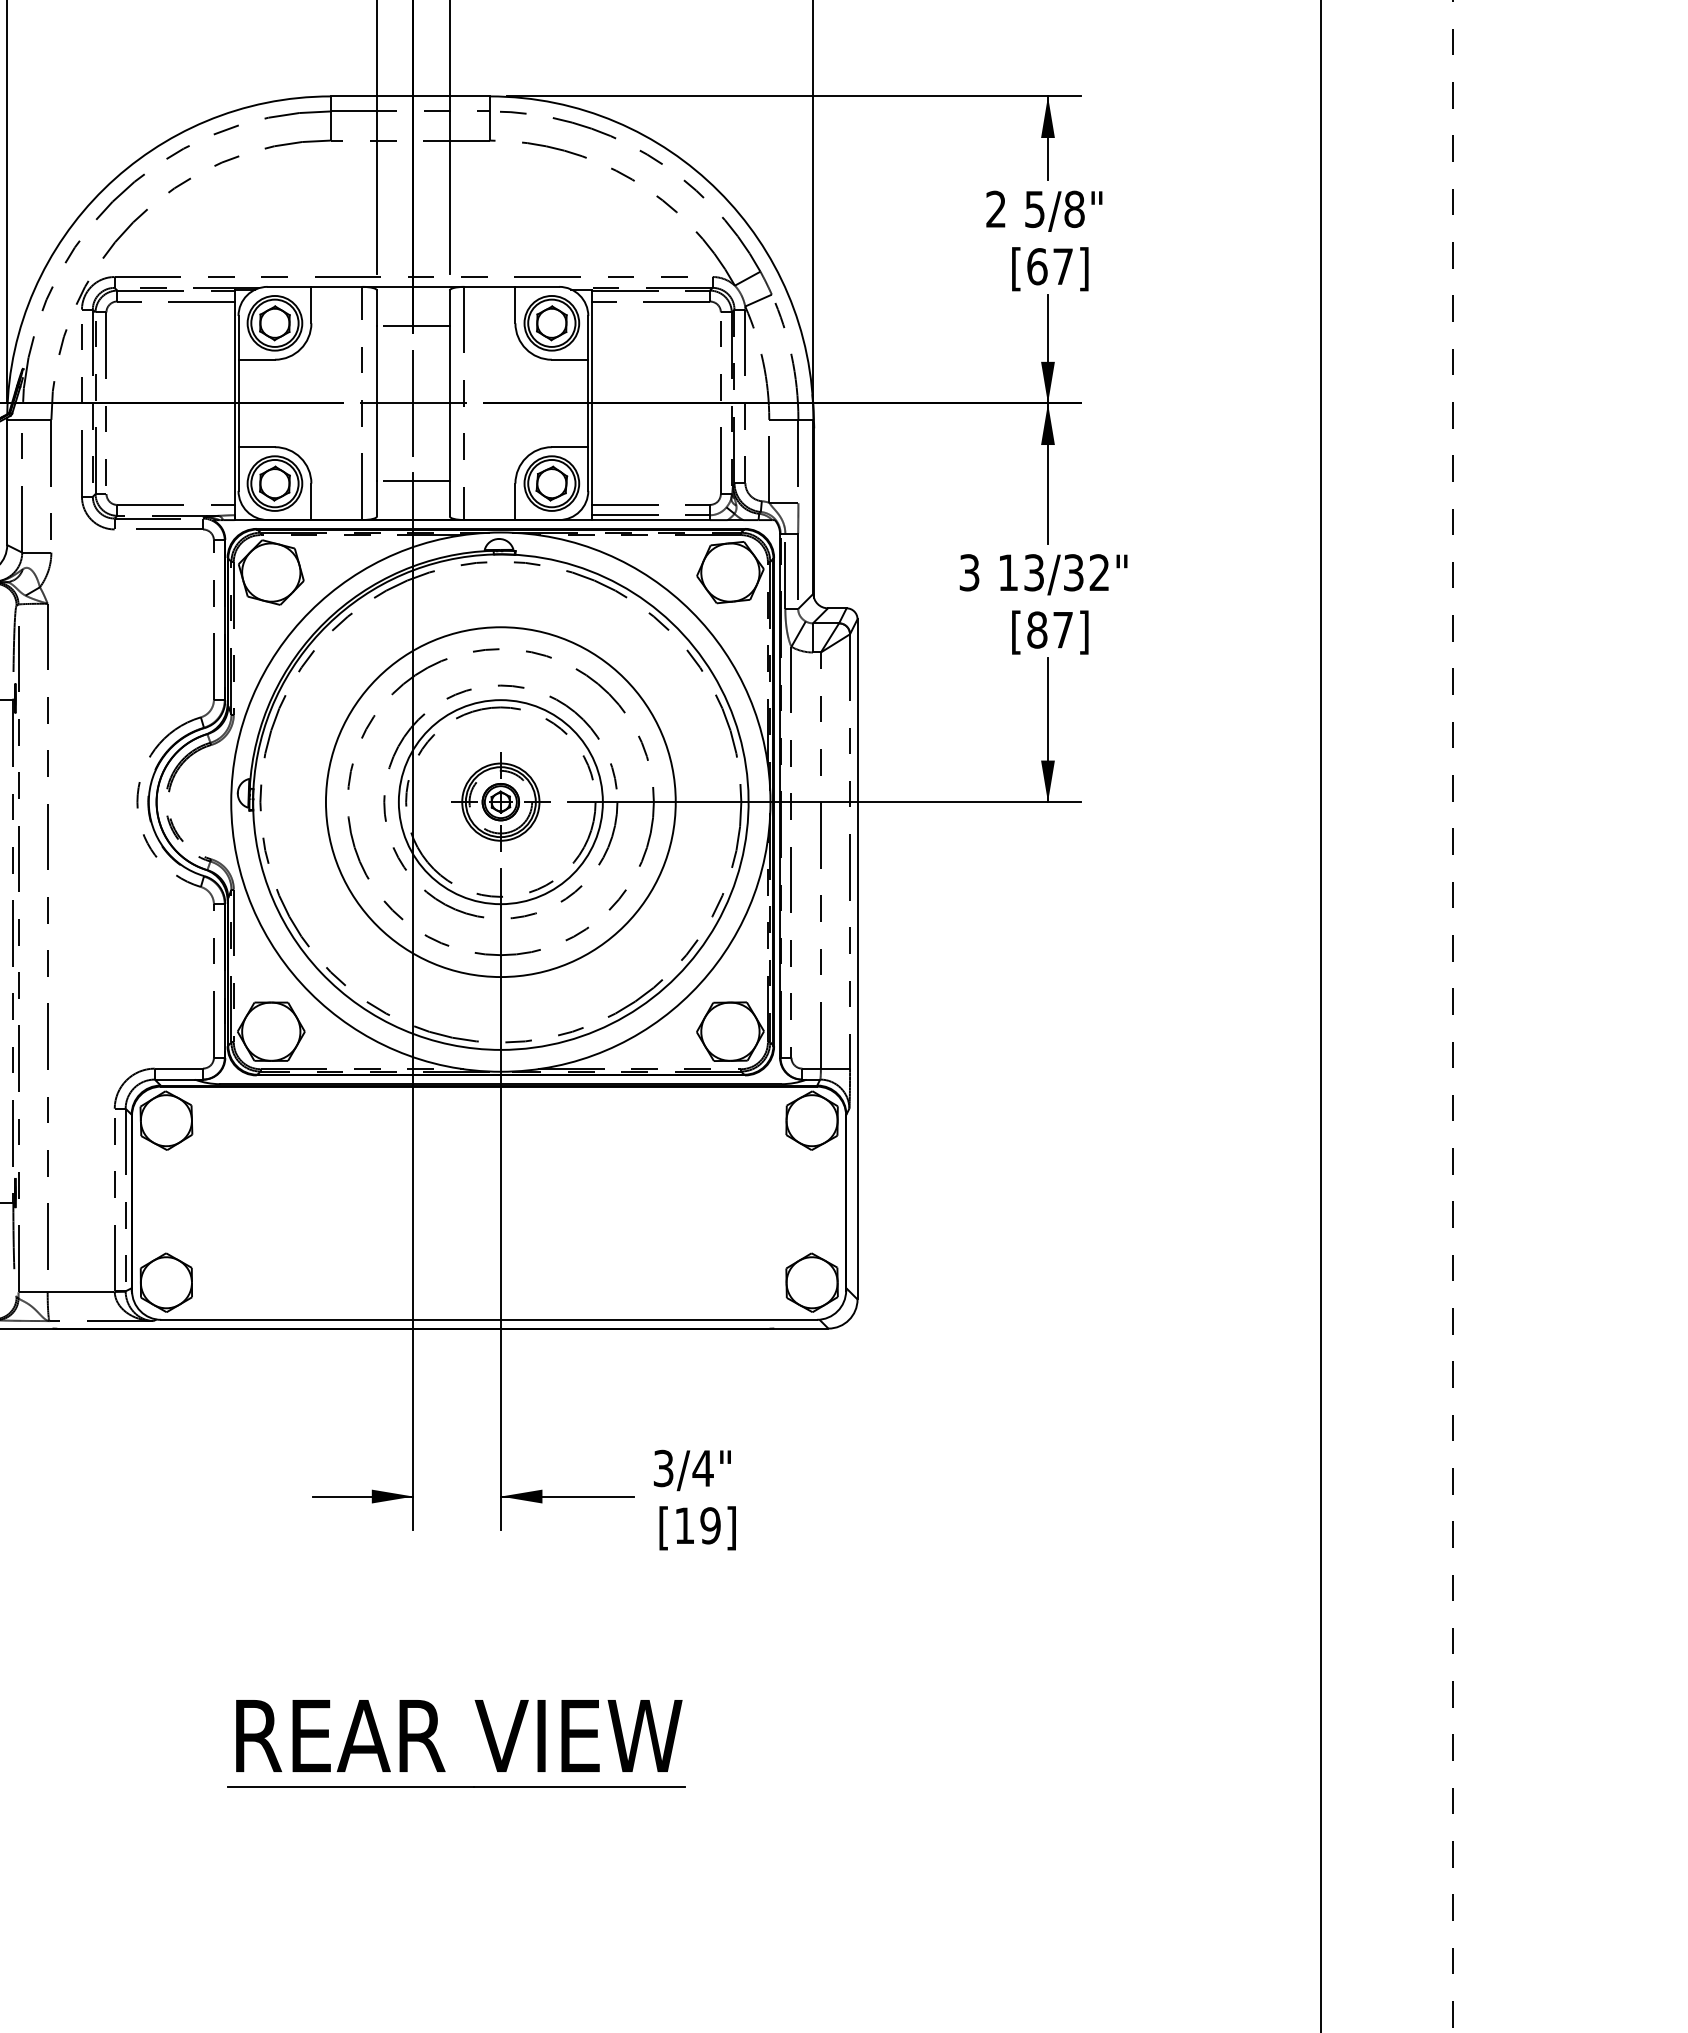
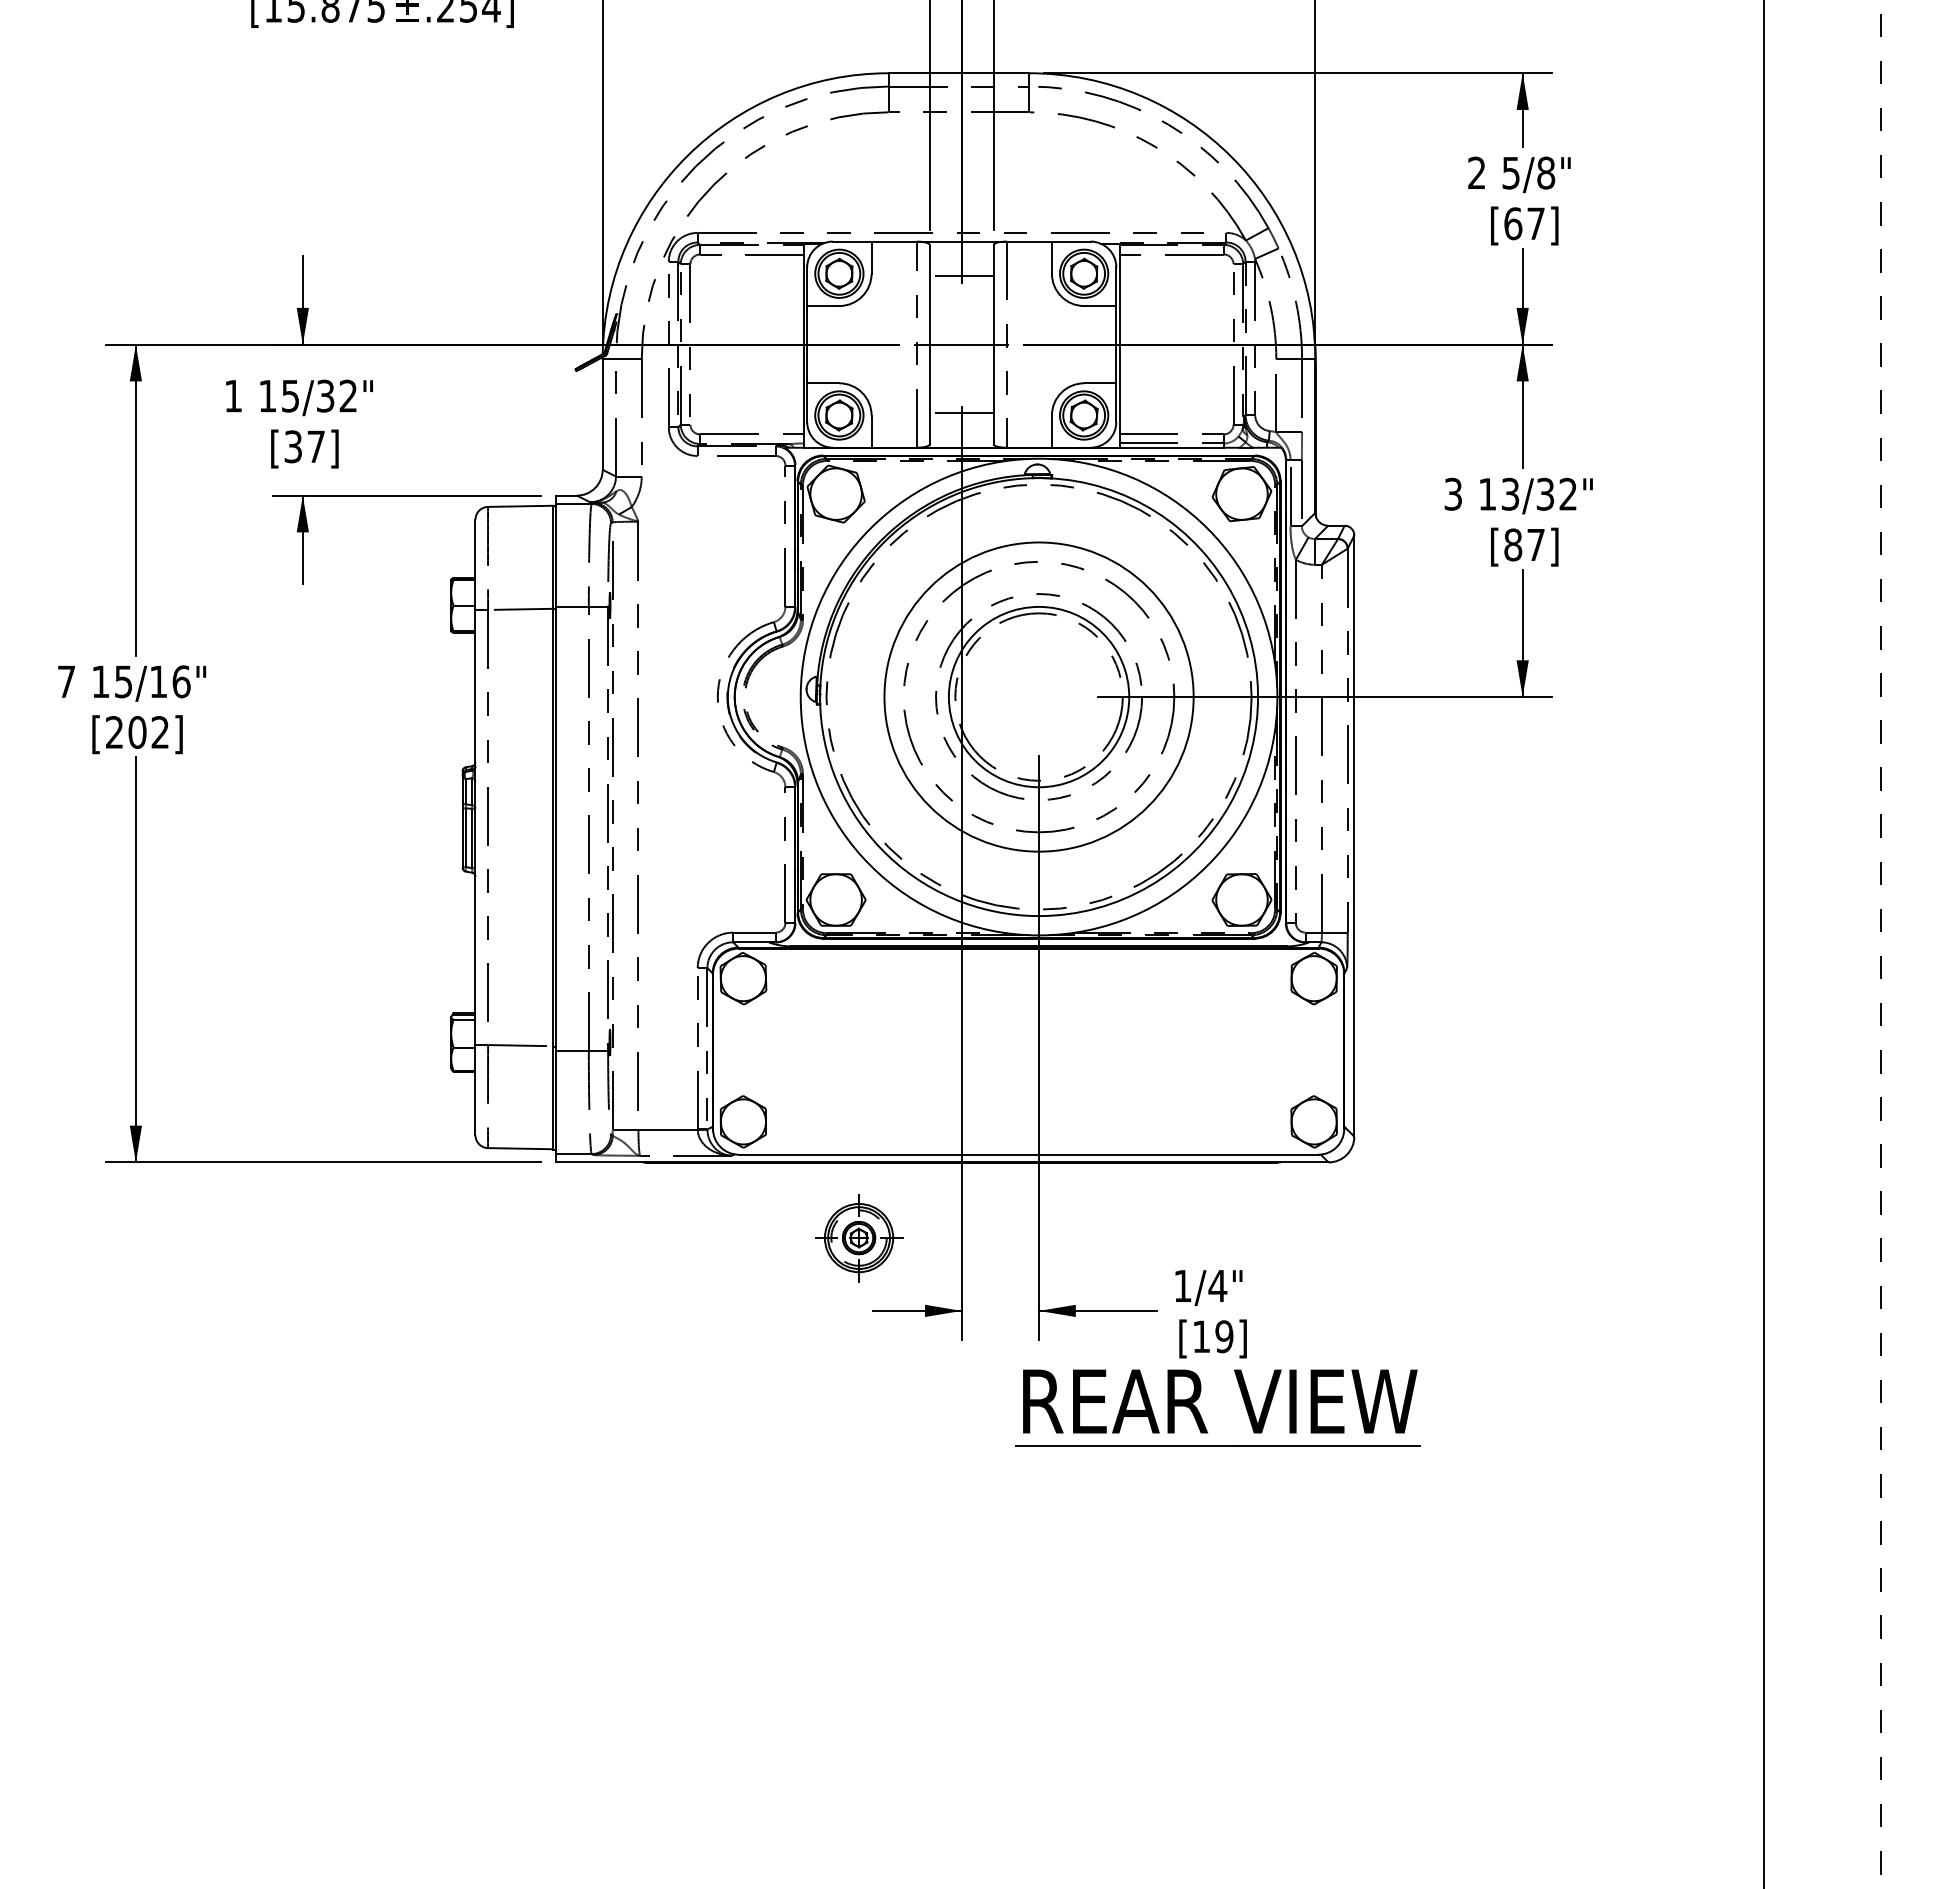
line: (413, 403) -> (961, 344), removed
part: (501, 802) -> (859, 1238), moved
text: (663, 1467) -> (1182, 1285), 3/4" -> 1/4"
part: (436, 1749) -> (1200, 1413), moved

